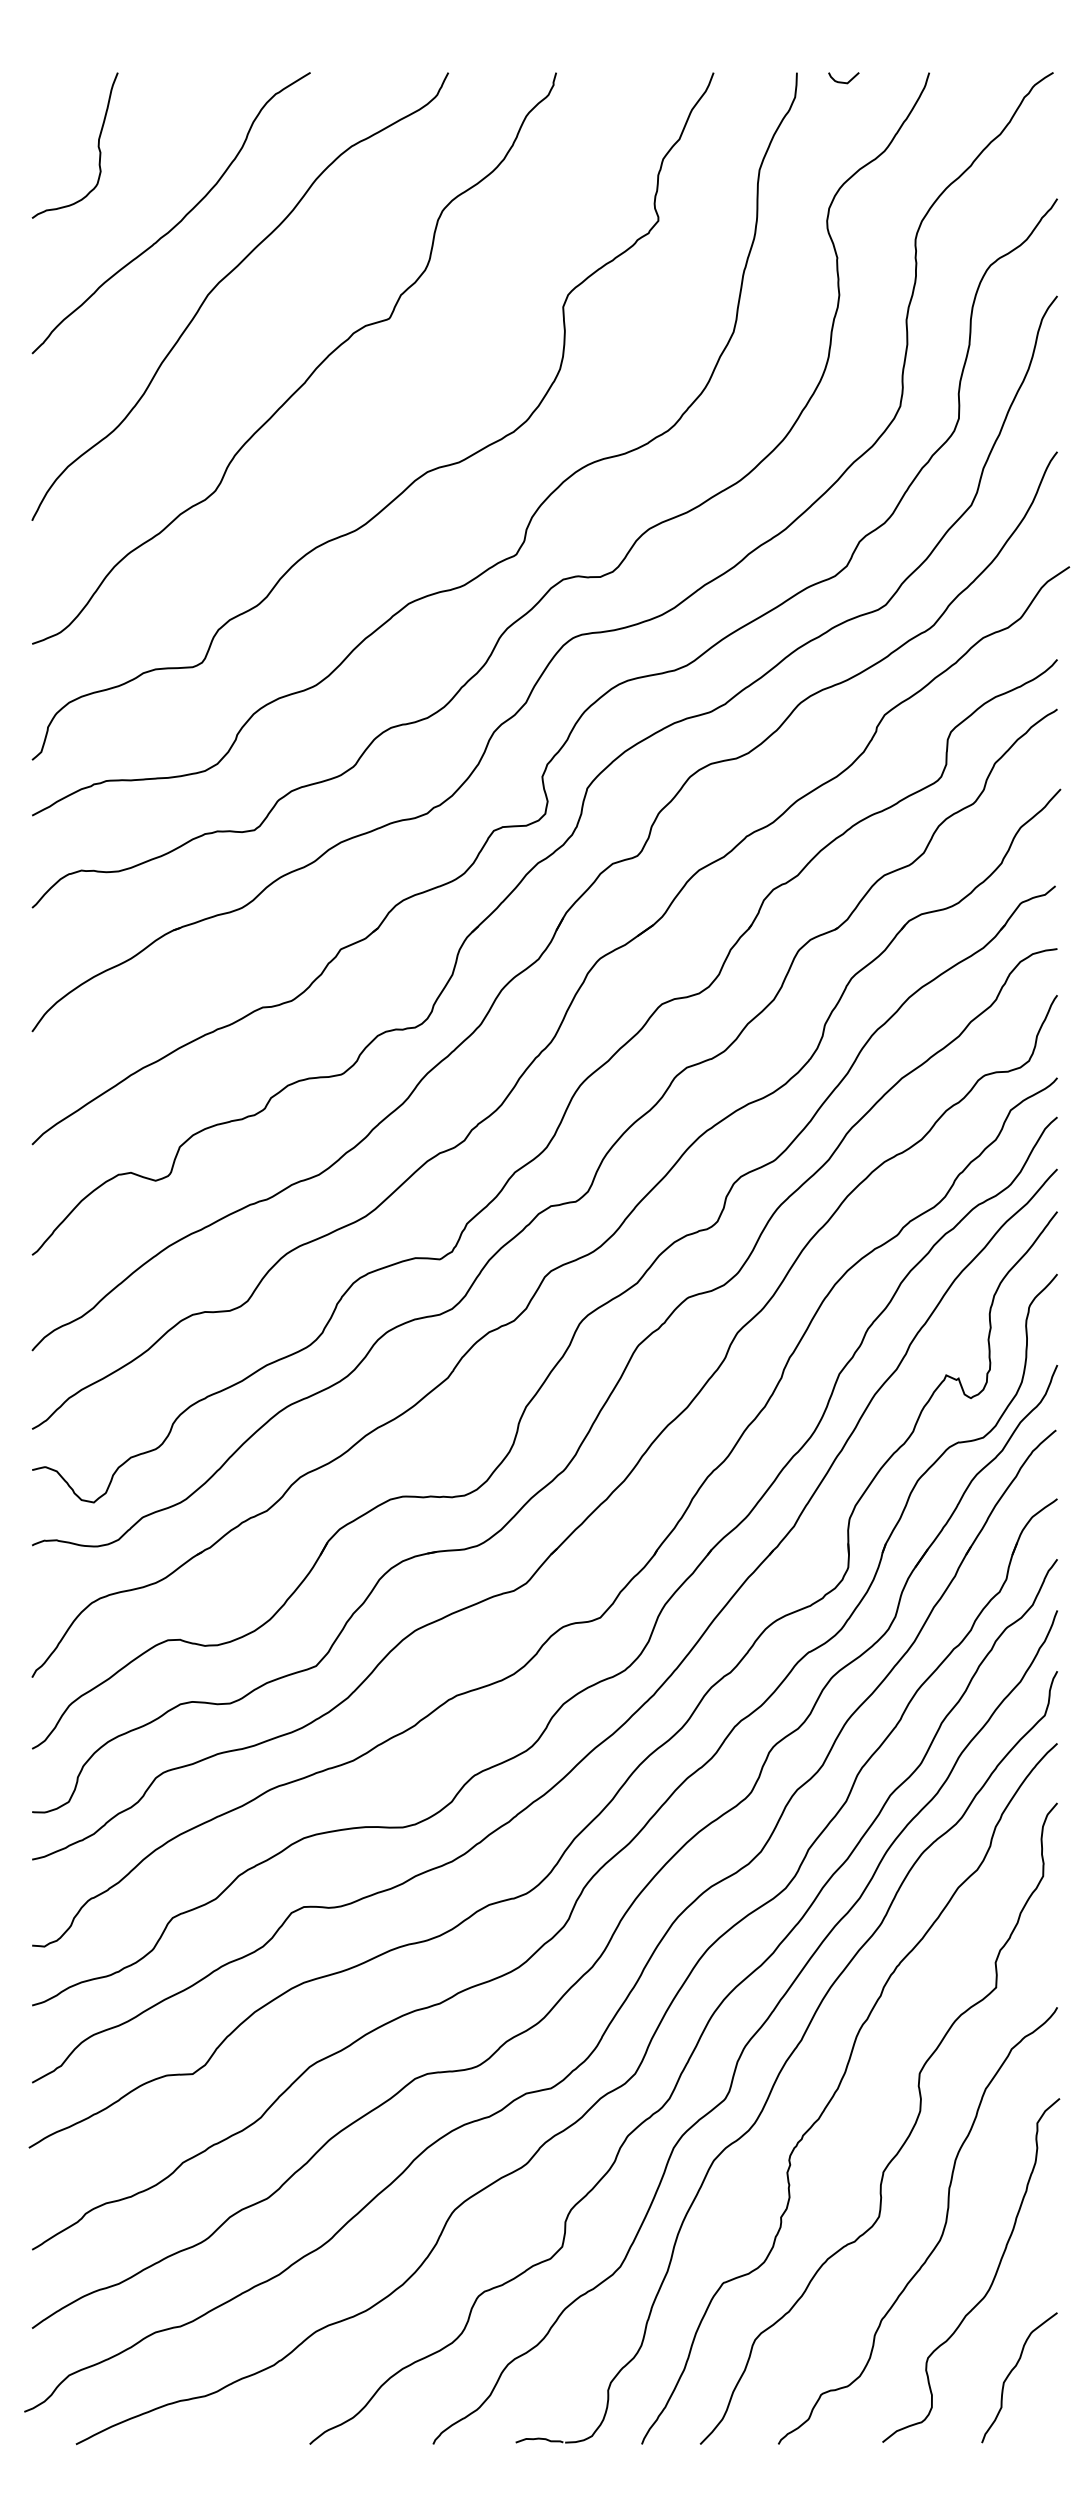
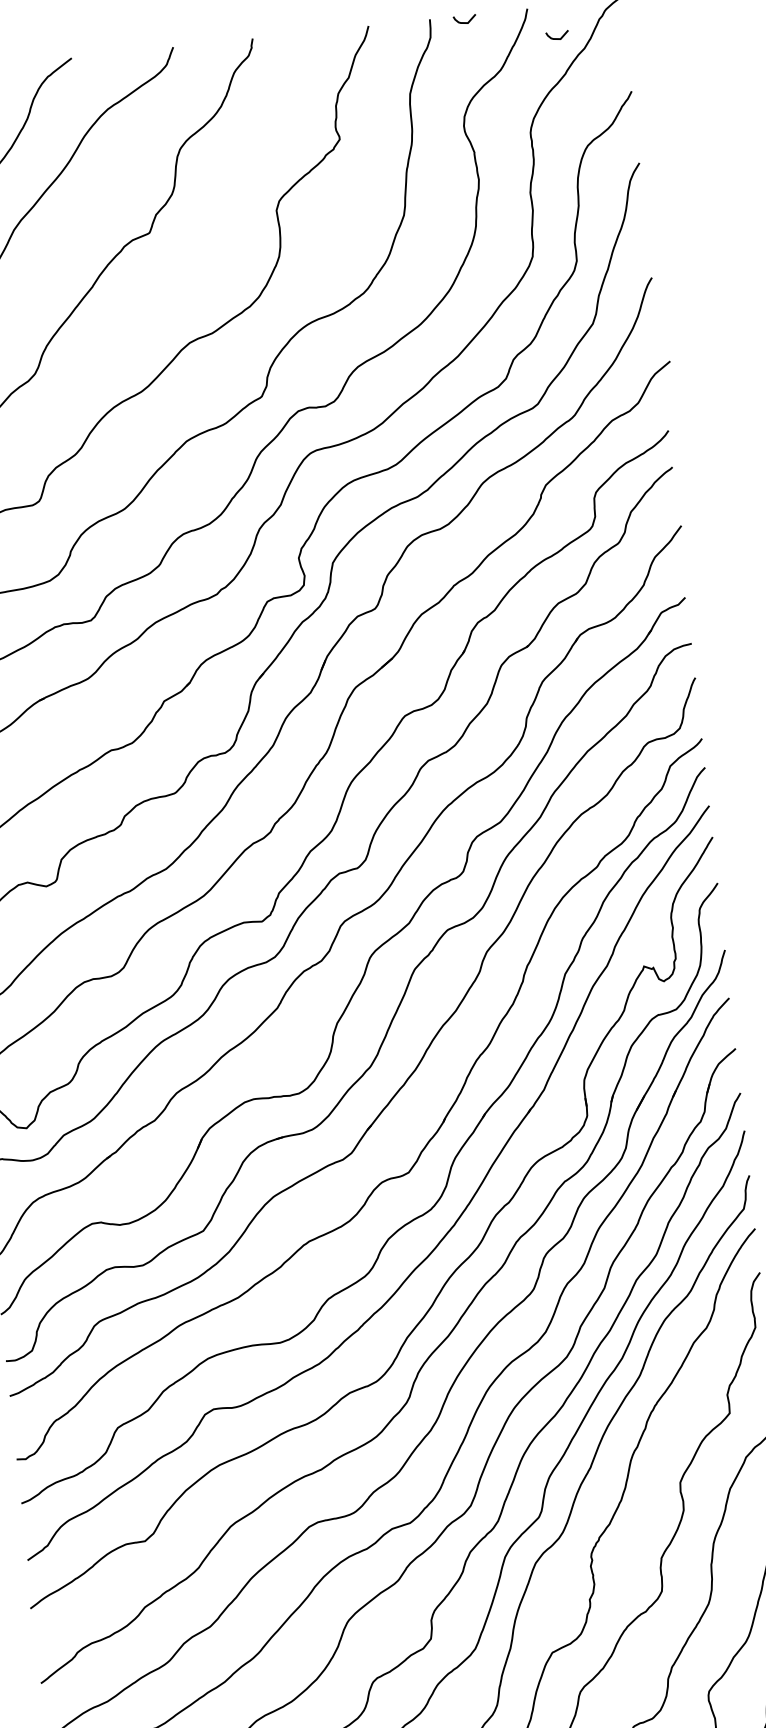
curve: (964, 116) -> (556, 38), added

